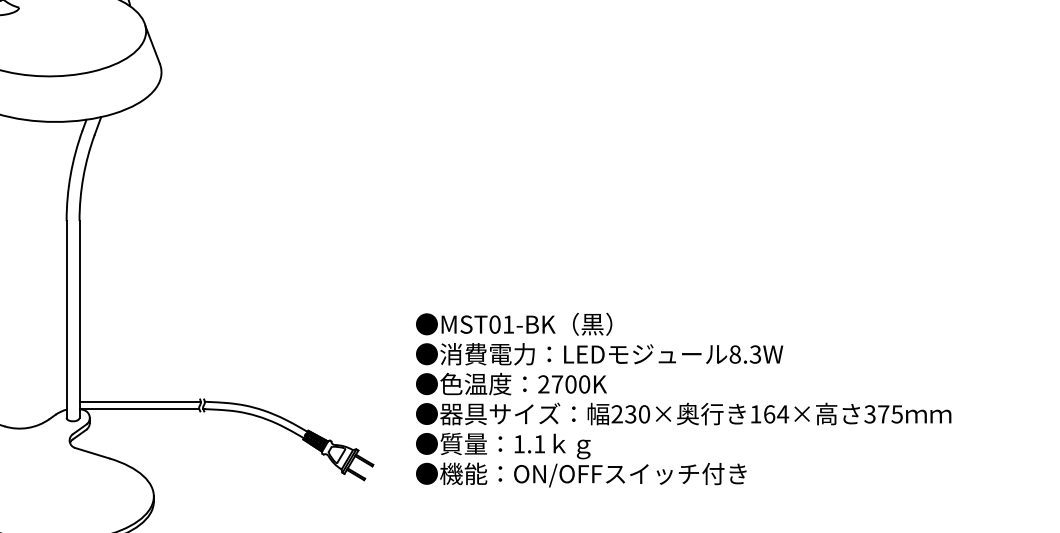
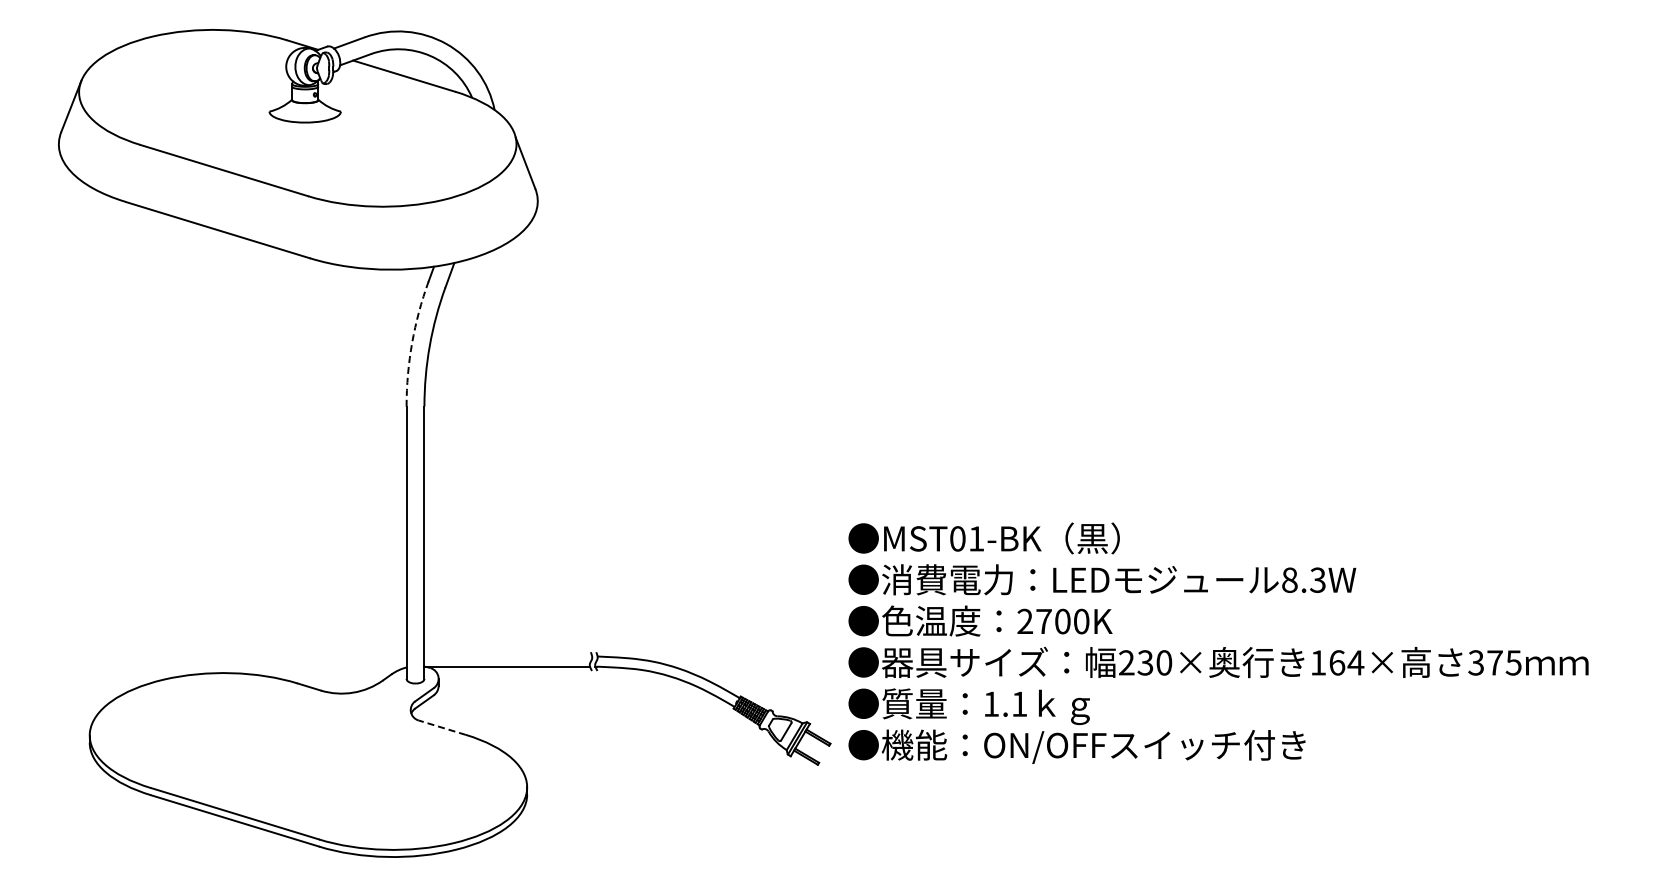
arc: (70, 175) -> (412, 343), solid -> dashed
text: (683, 399) -> (1218, 642), moved
line: (140, 401) -> (508, 656), removed
line: (92, 453) -> (442, 727), solid -> dashed

